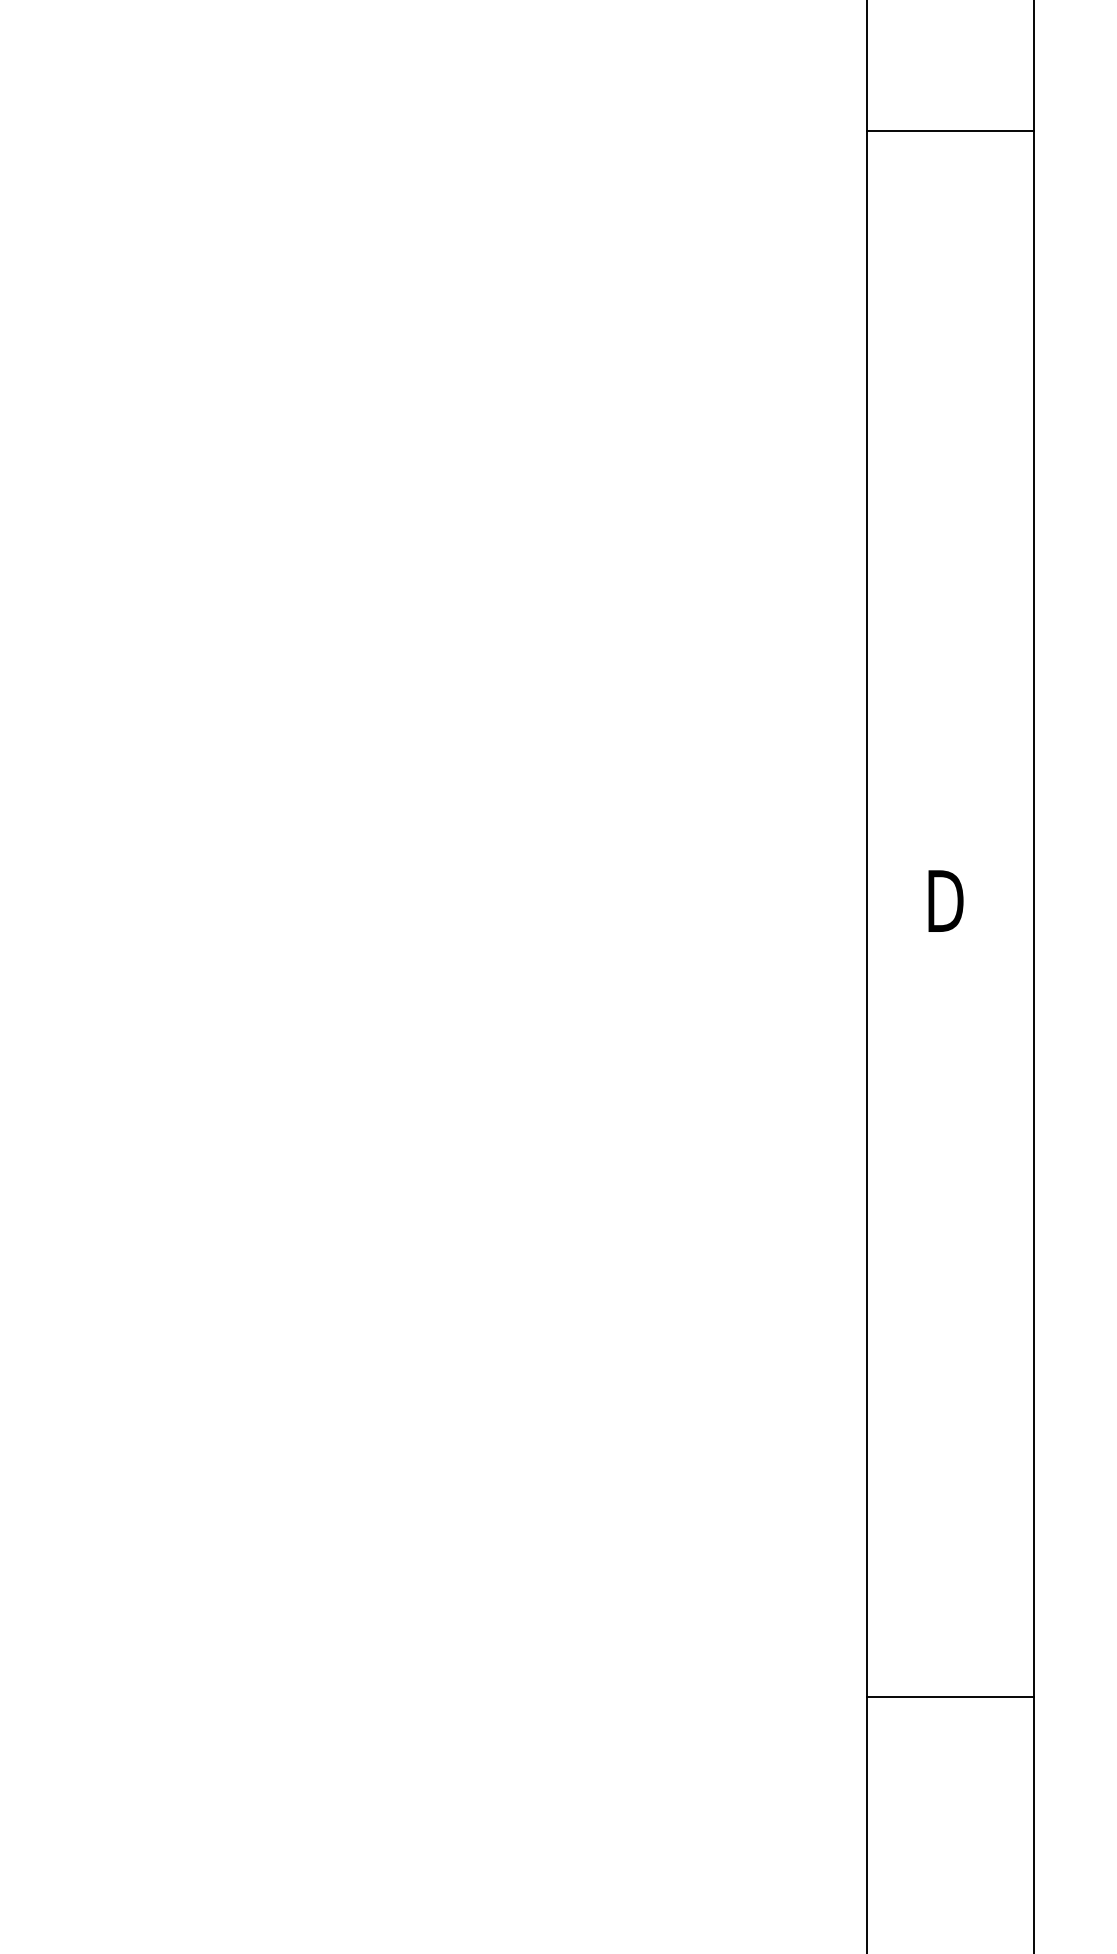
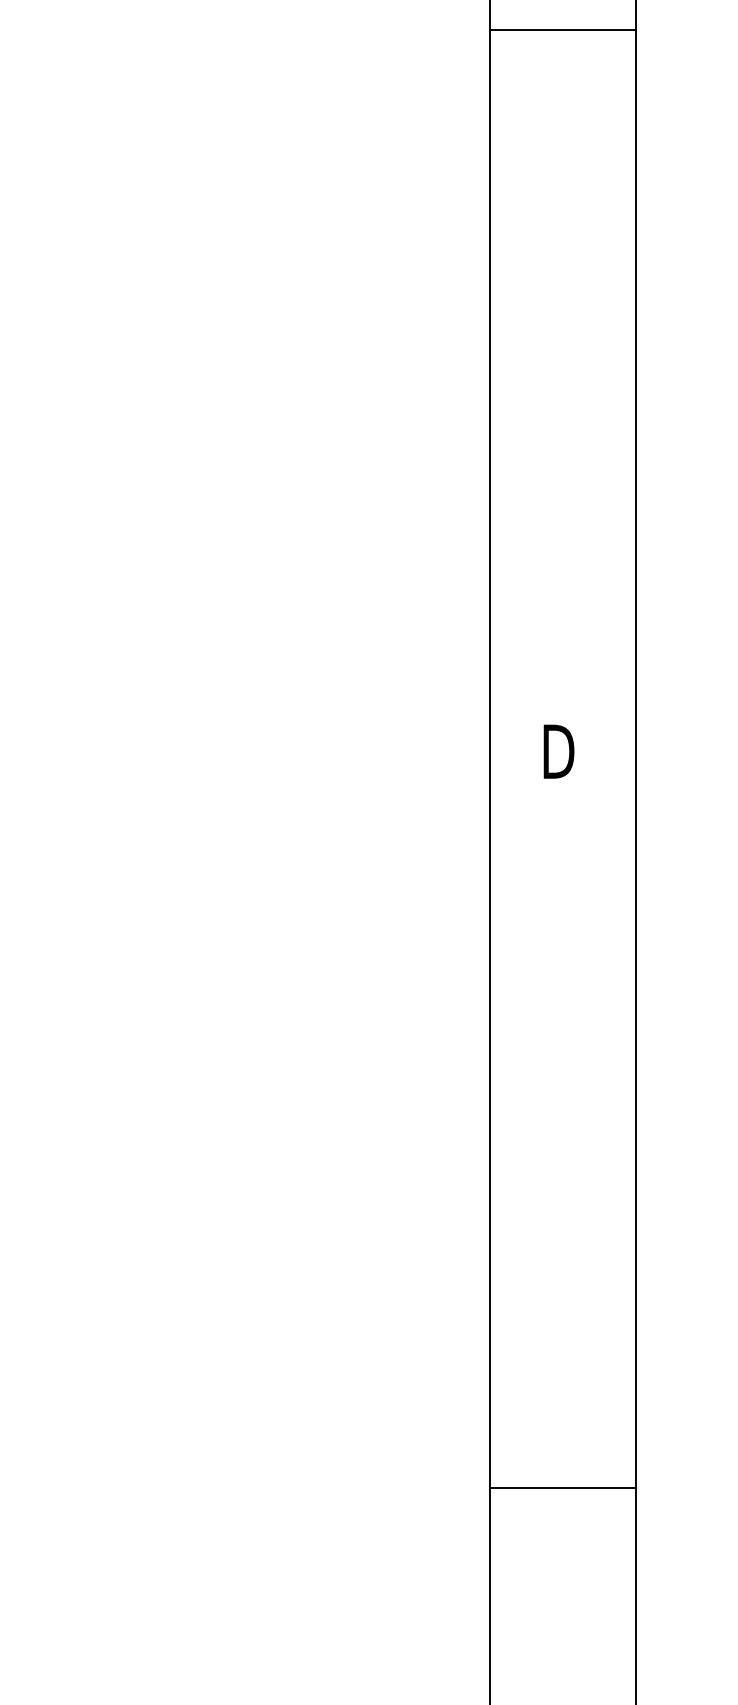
line: (950, 130) -> (562, 29), moved
line: (950, 1696) -> (562, 1487), moved

